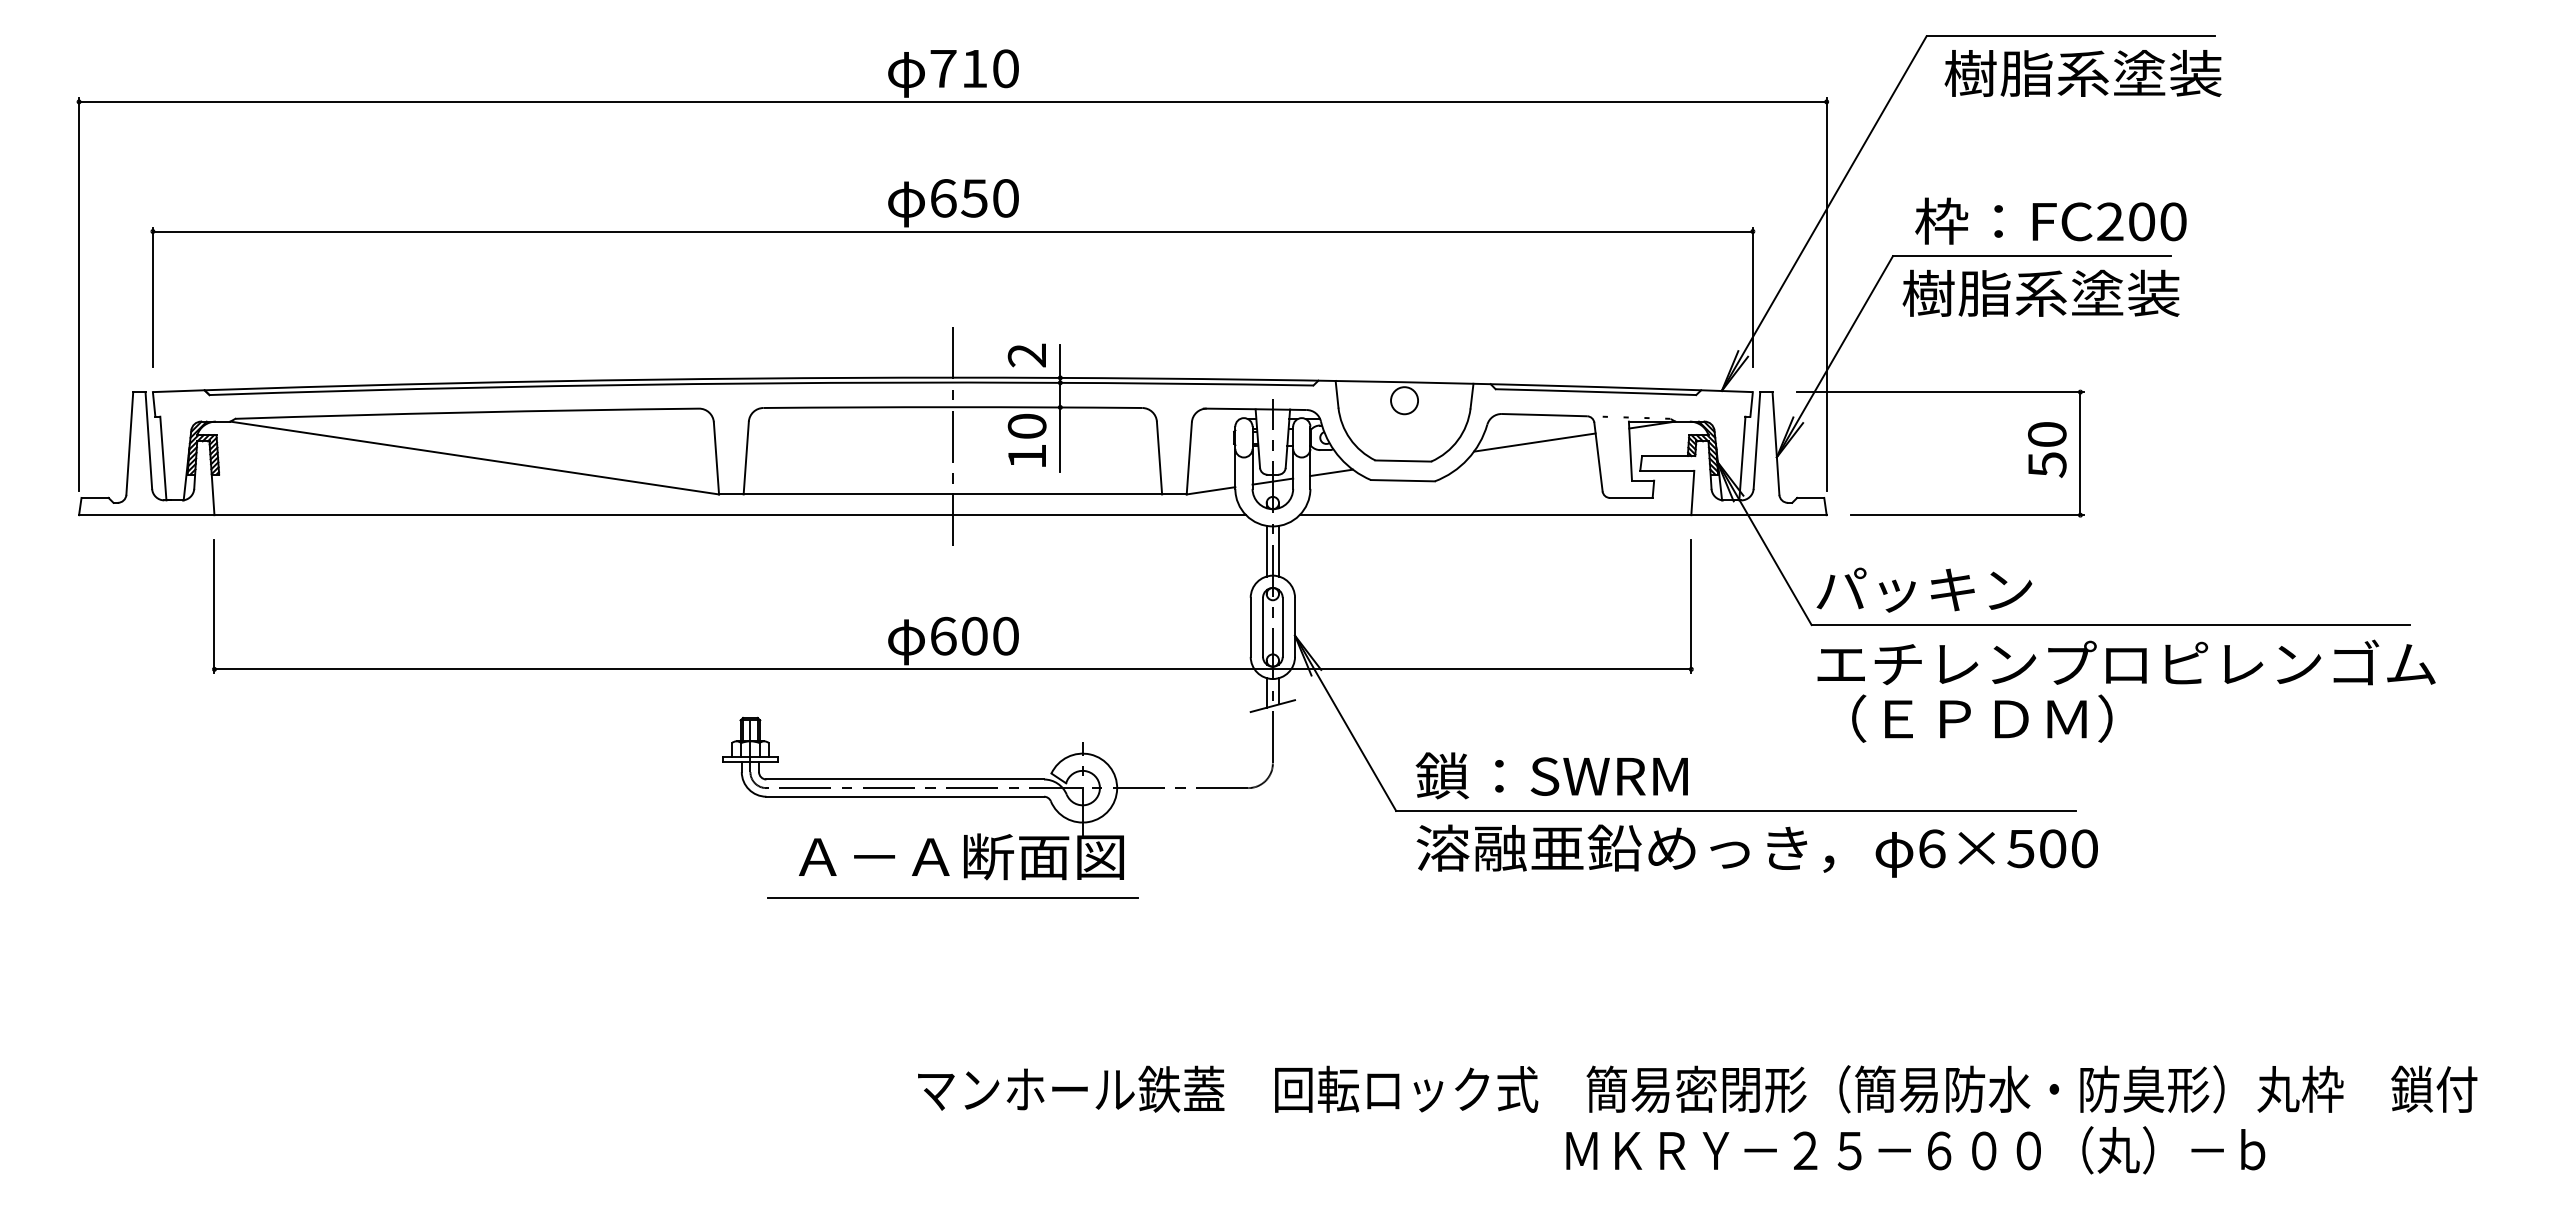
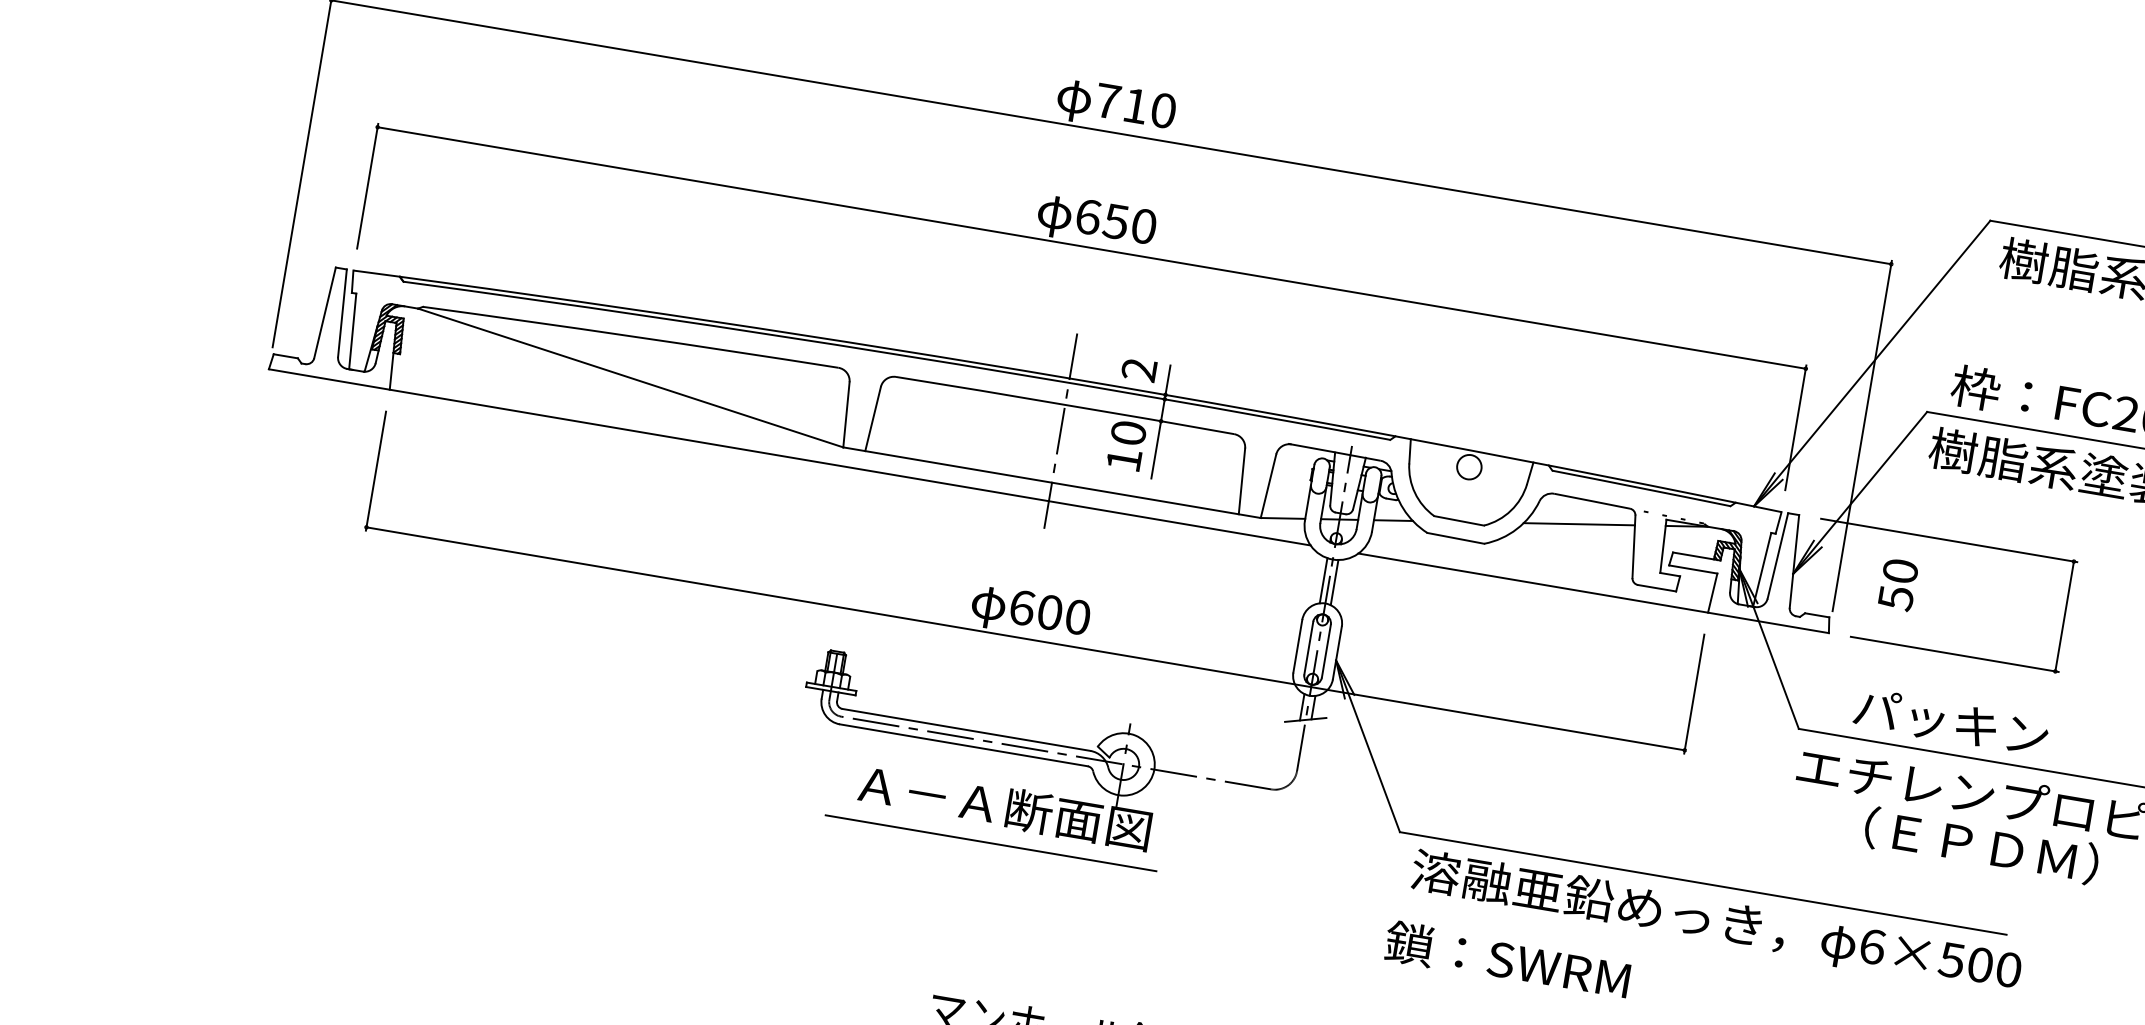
text: (2047, 449) -> (1898, 584), moved
text: (1924, 589) -> (1951, 722), moved
text: (1982, 718) -> (1981, 845), moved
text: (1551, 775) -> (1507, 960), moved

